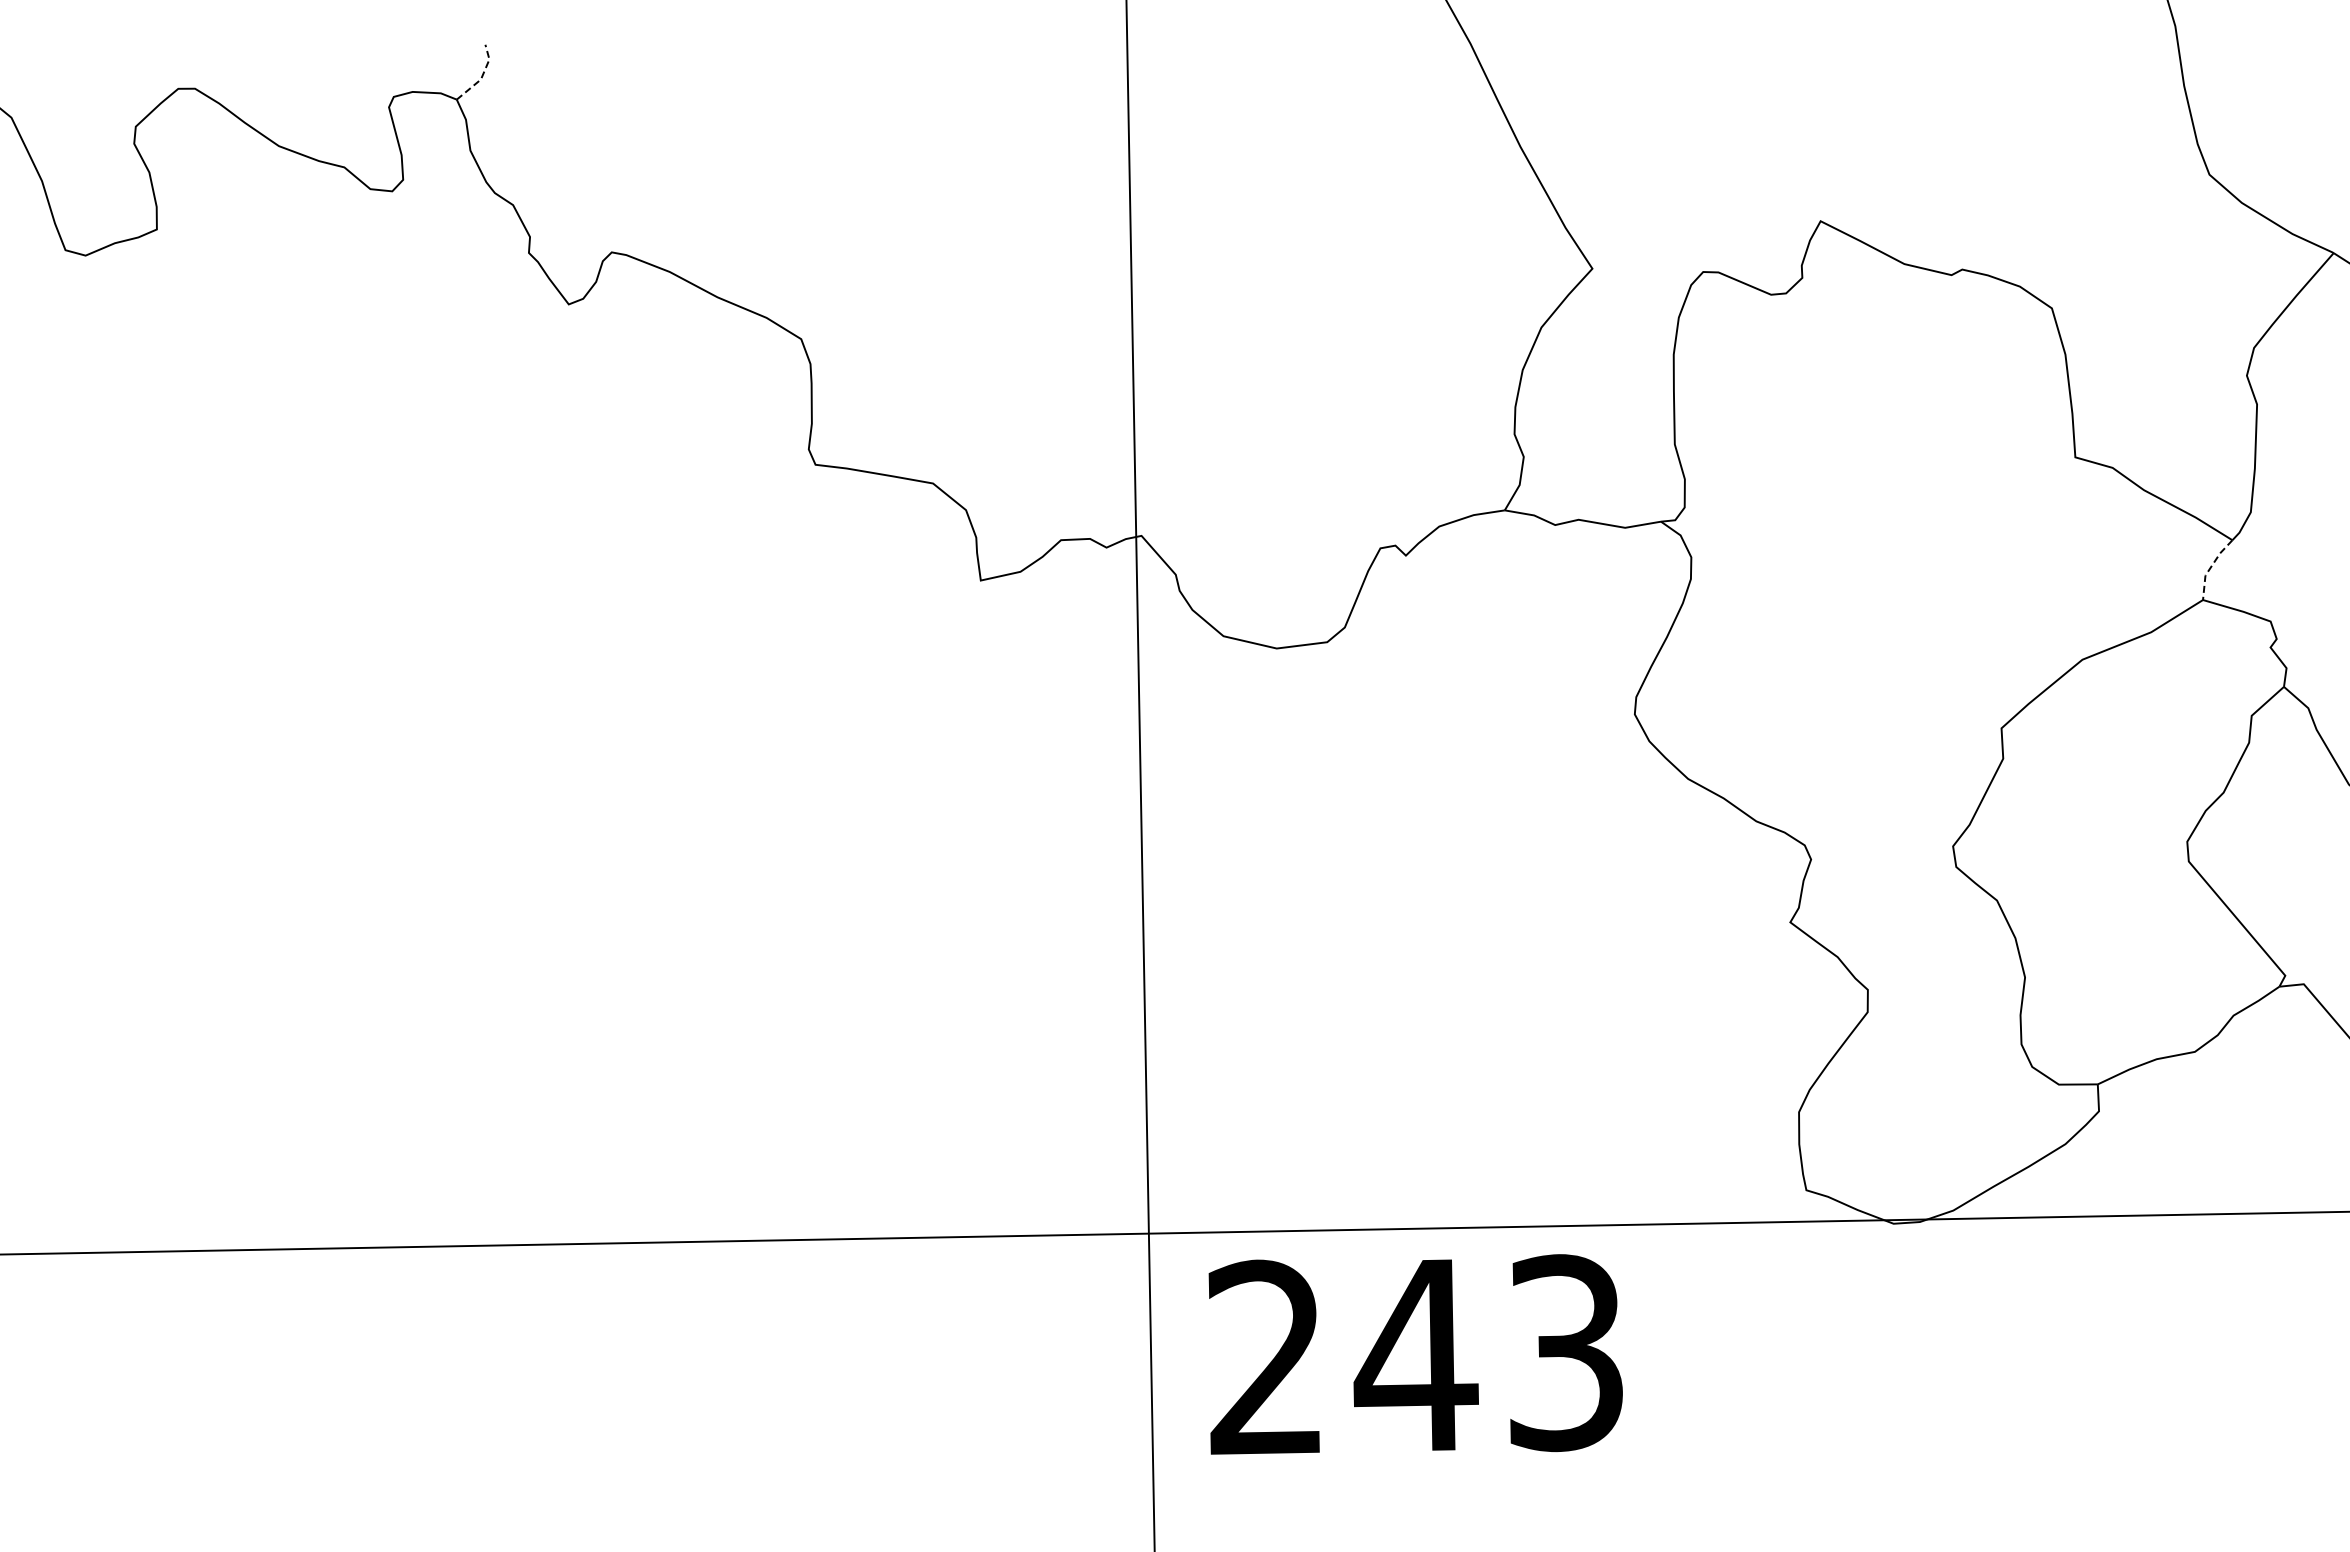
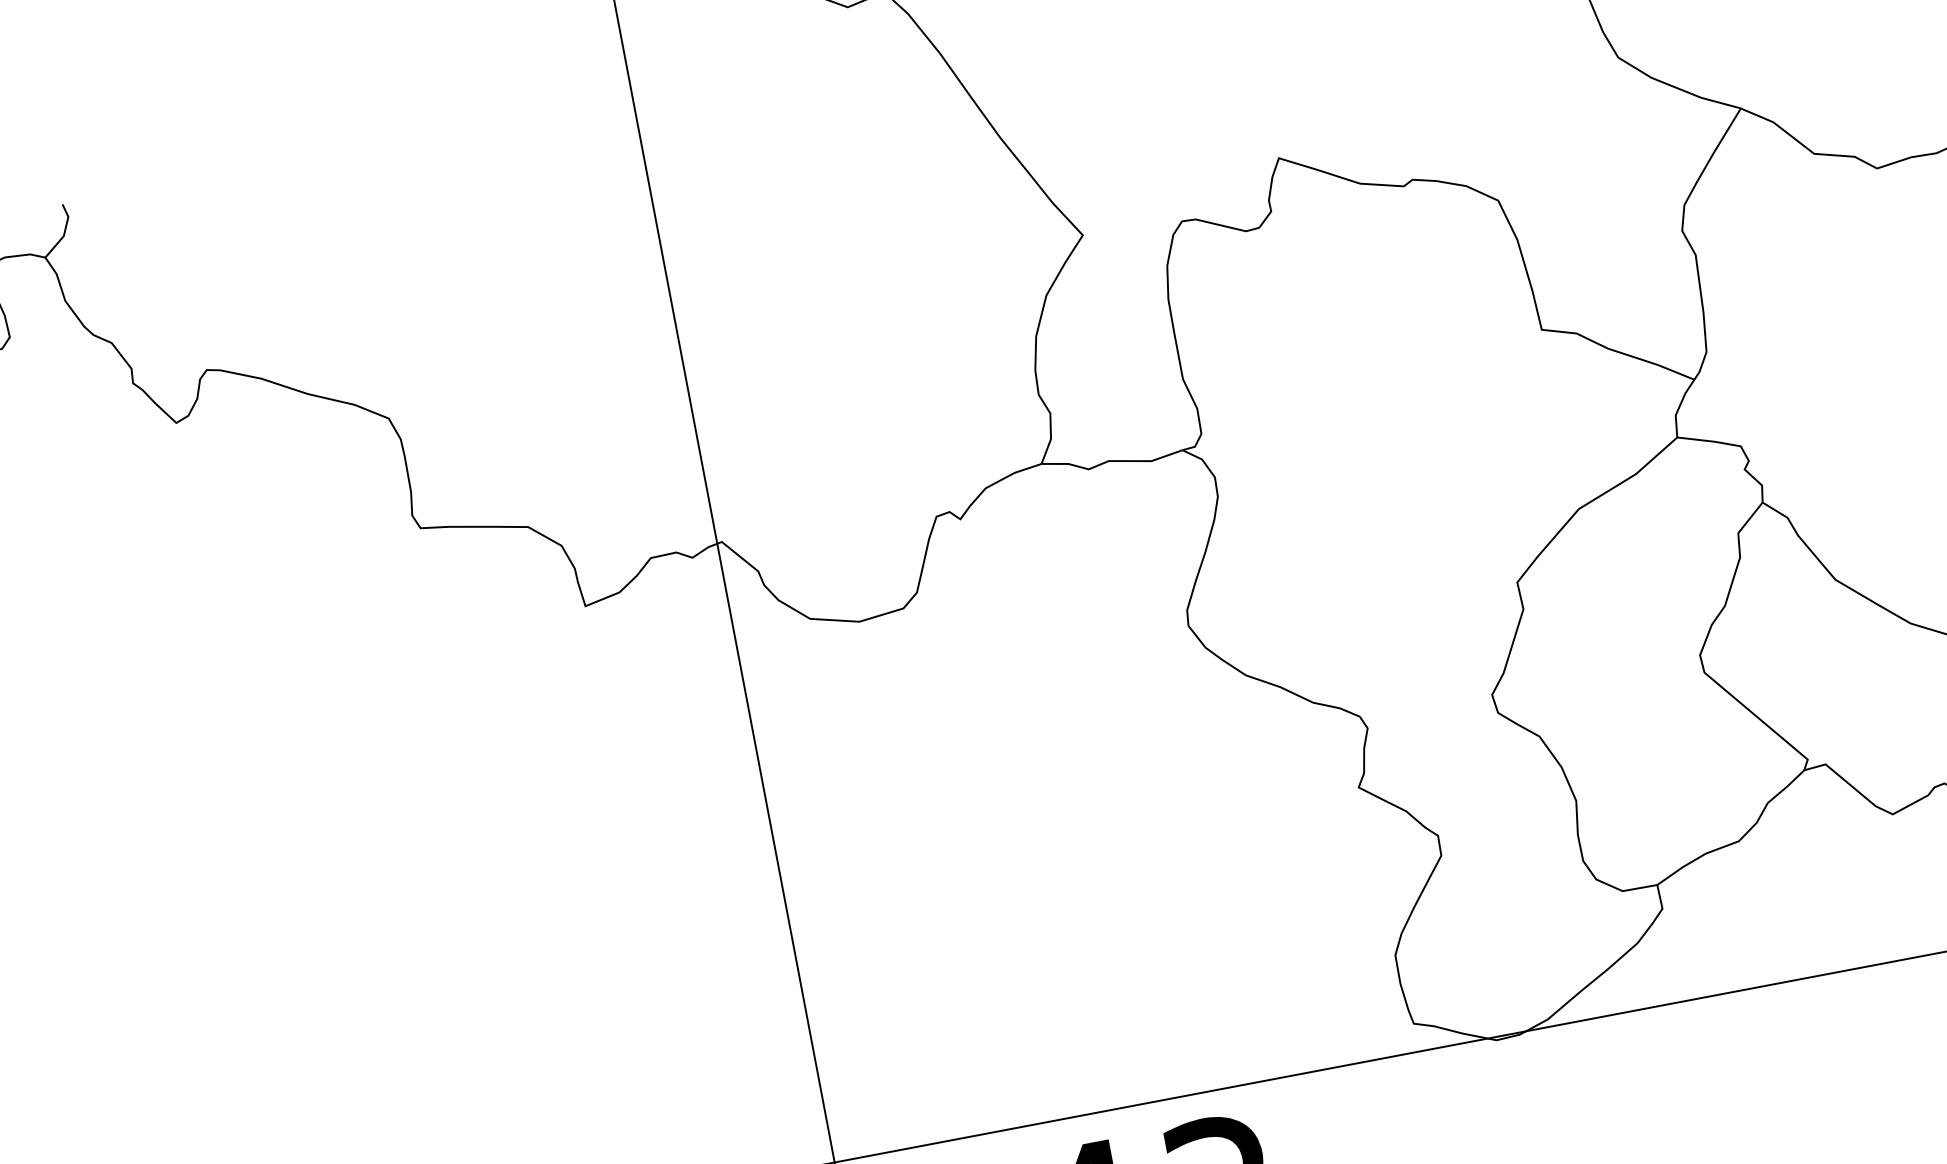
line: (482, 76) -> (64, 233), dashed -> solid
line: (2210, 567) -> (1678, 407), dashed -> solid

